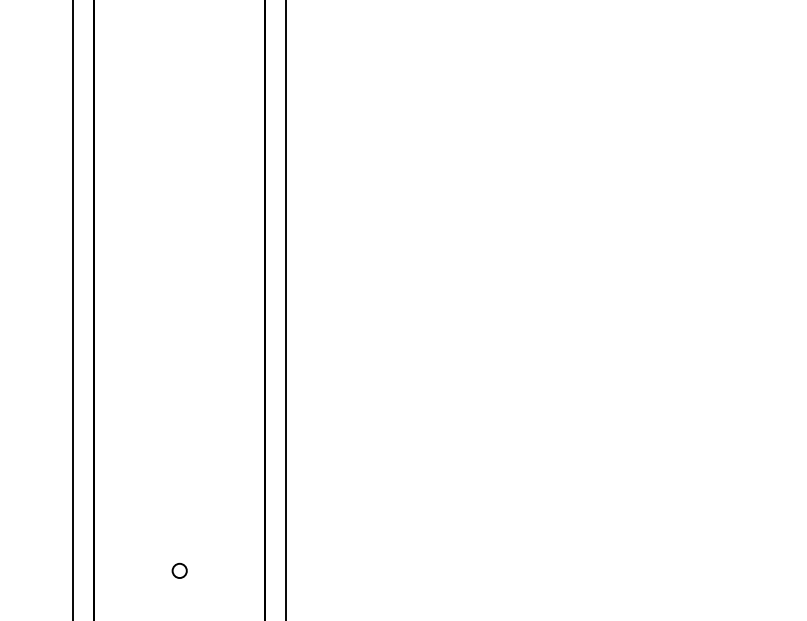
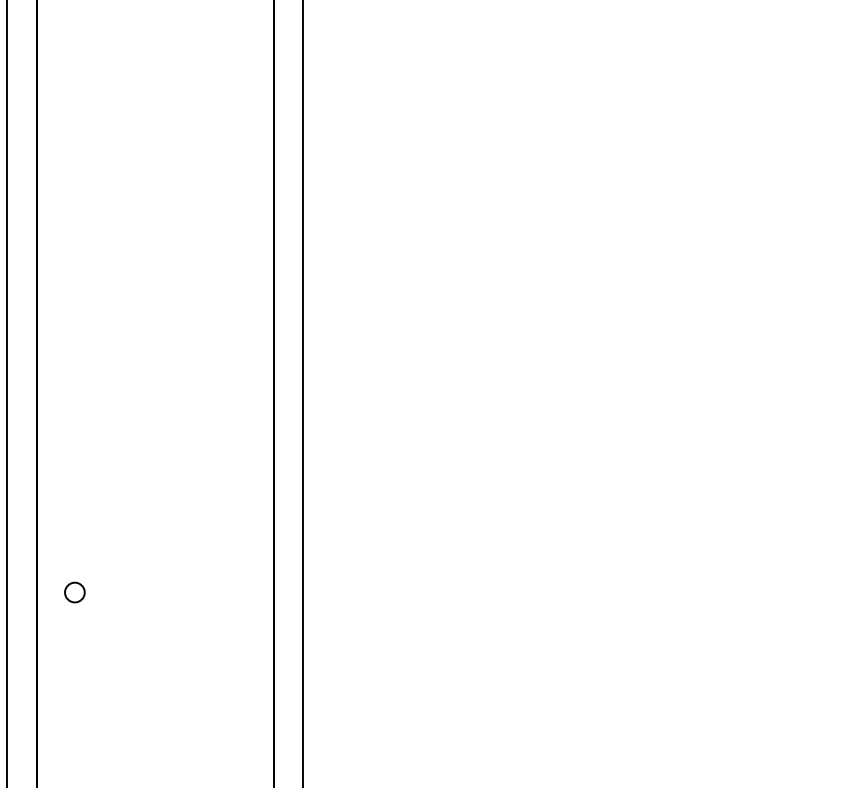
circle: (179, 570) -> (74, 591), moved

